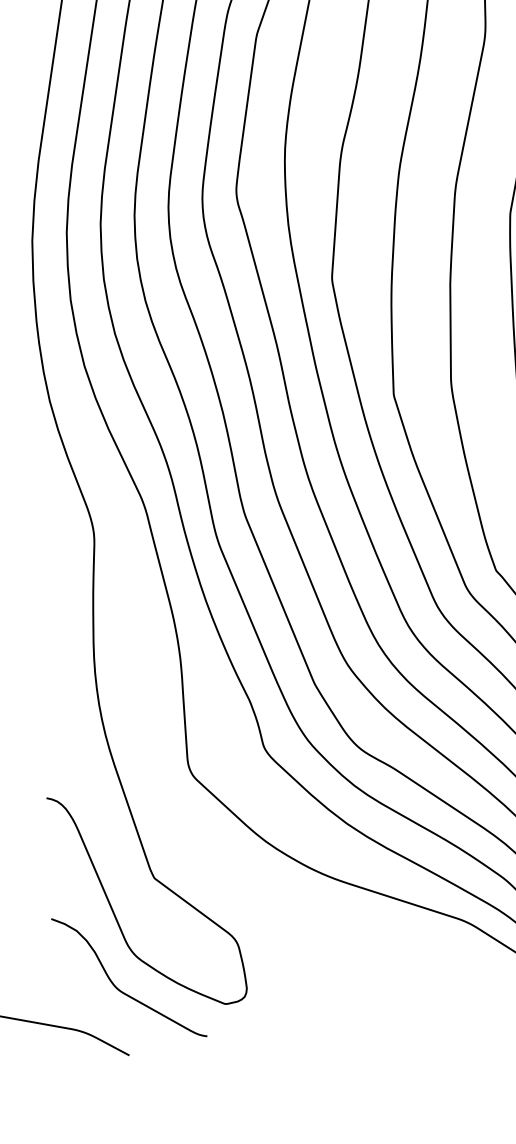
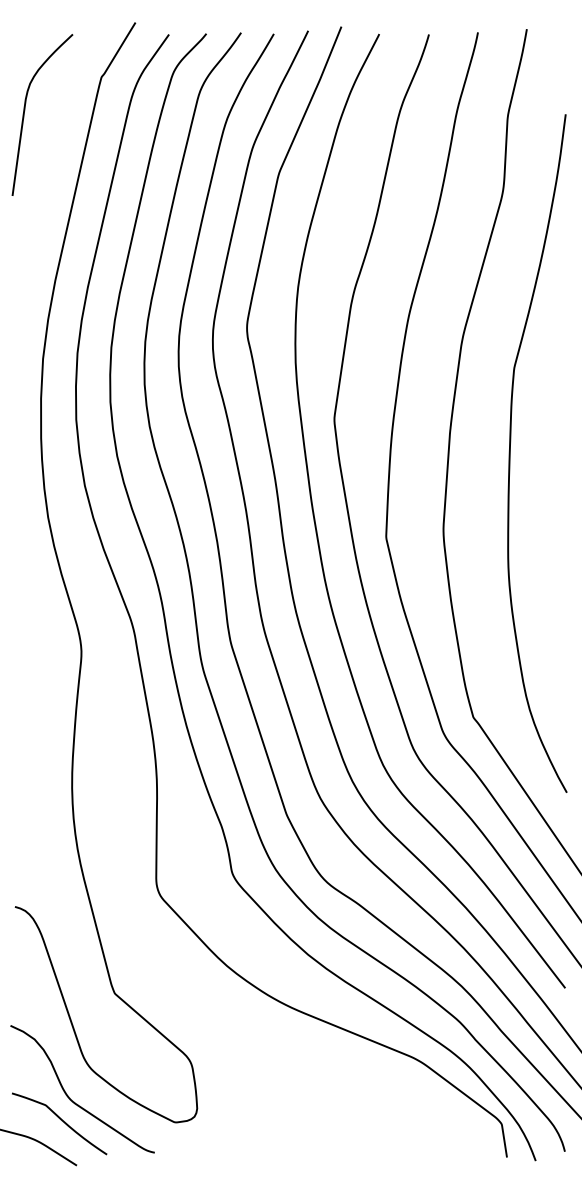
curve: (109, 1011) -> (60, 1120), added

